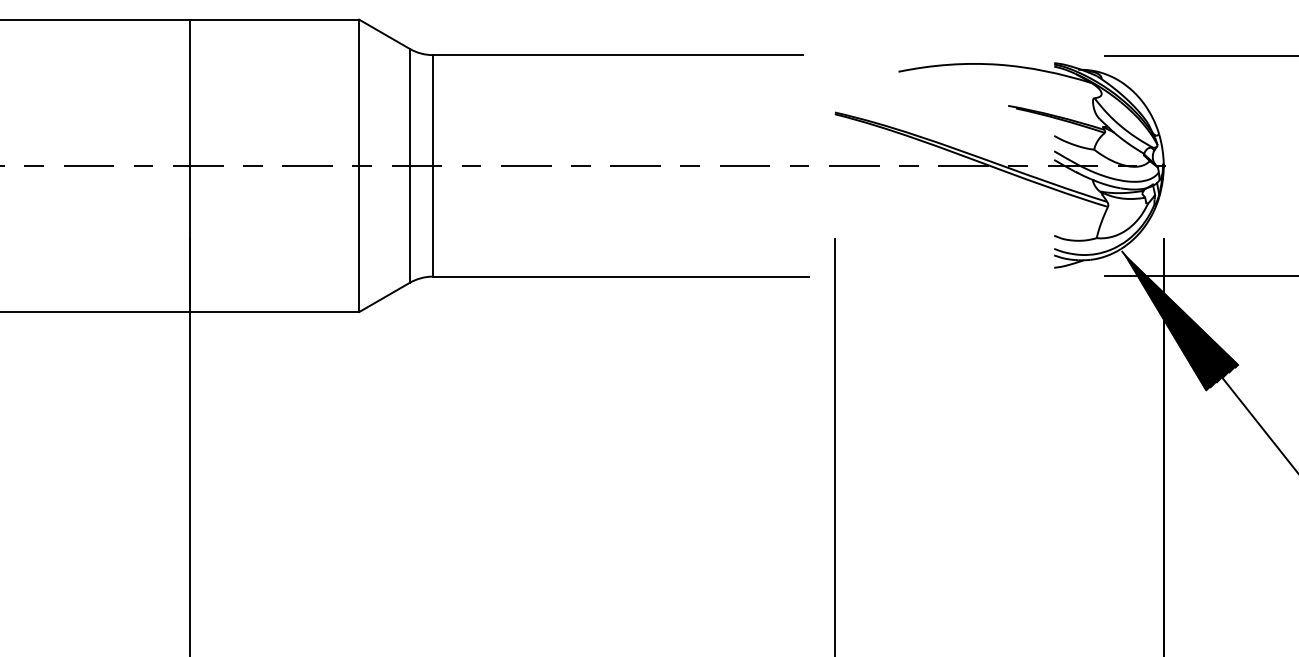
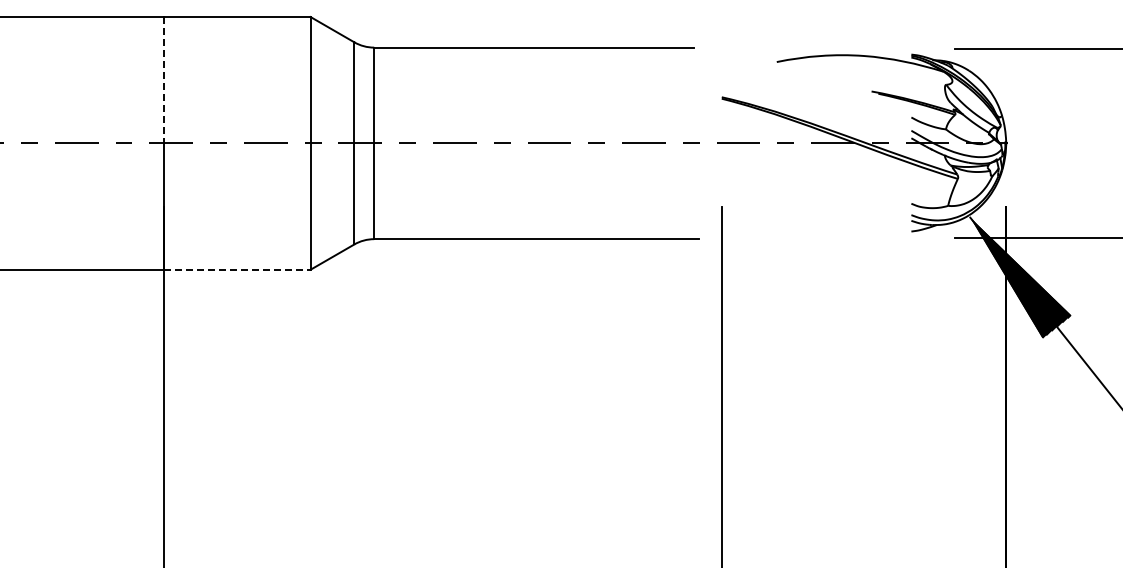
line: (190, 93) -> (164, 80), solid -> dashed
line: (274, 311) -> (237, 269), solid -> dashed

